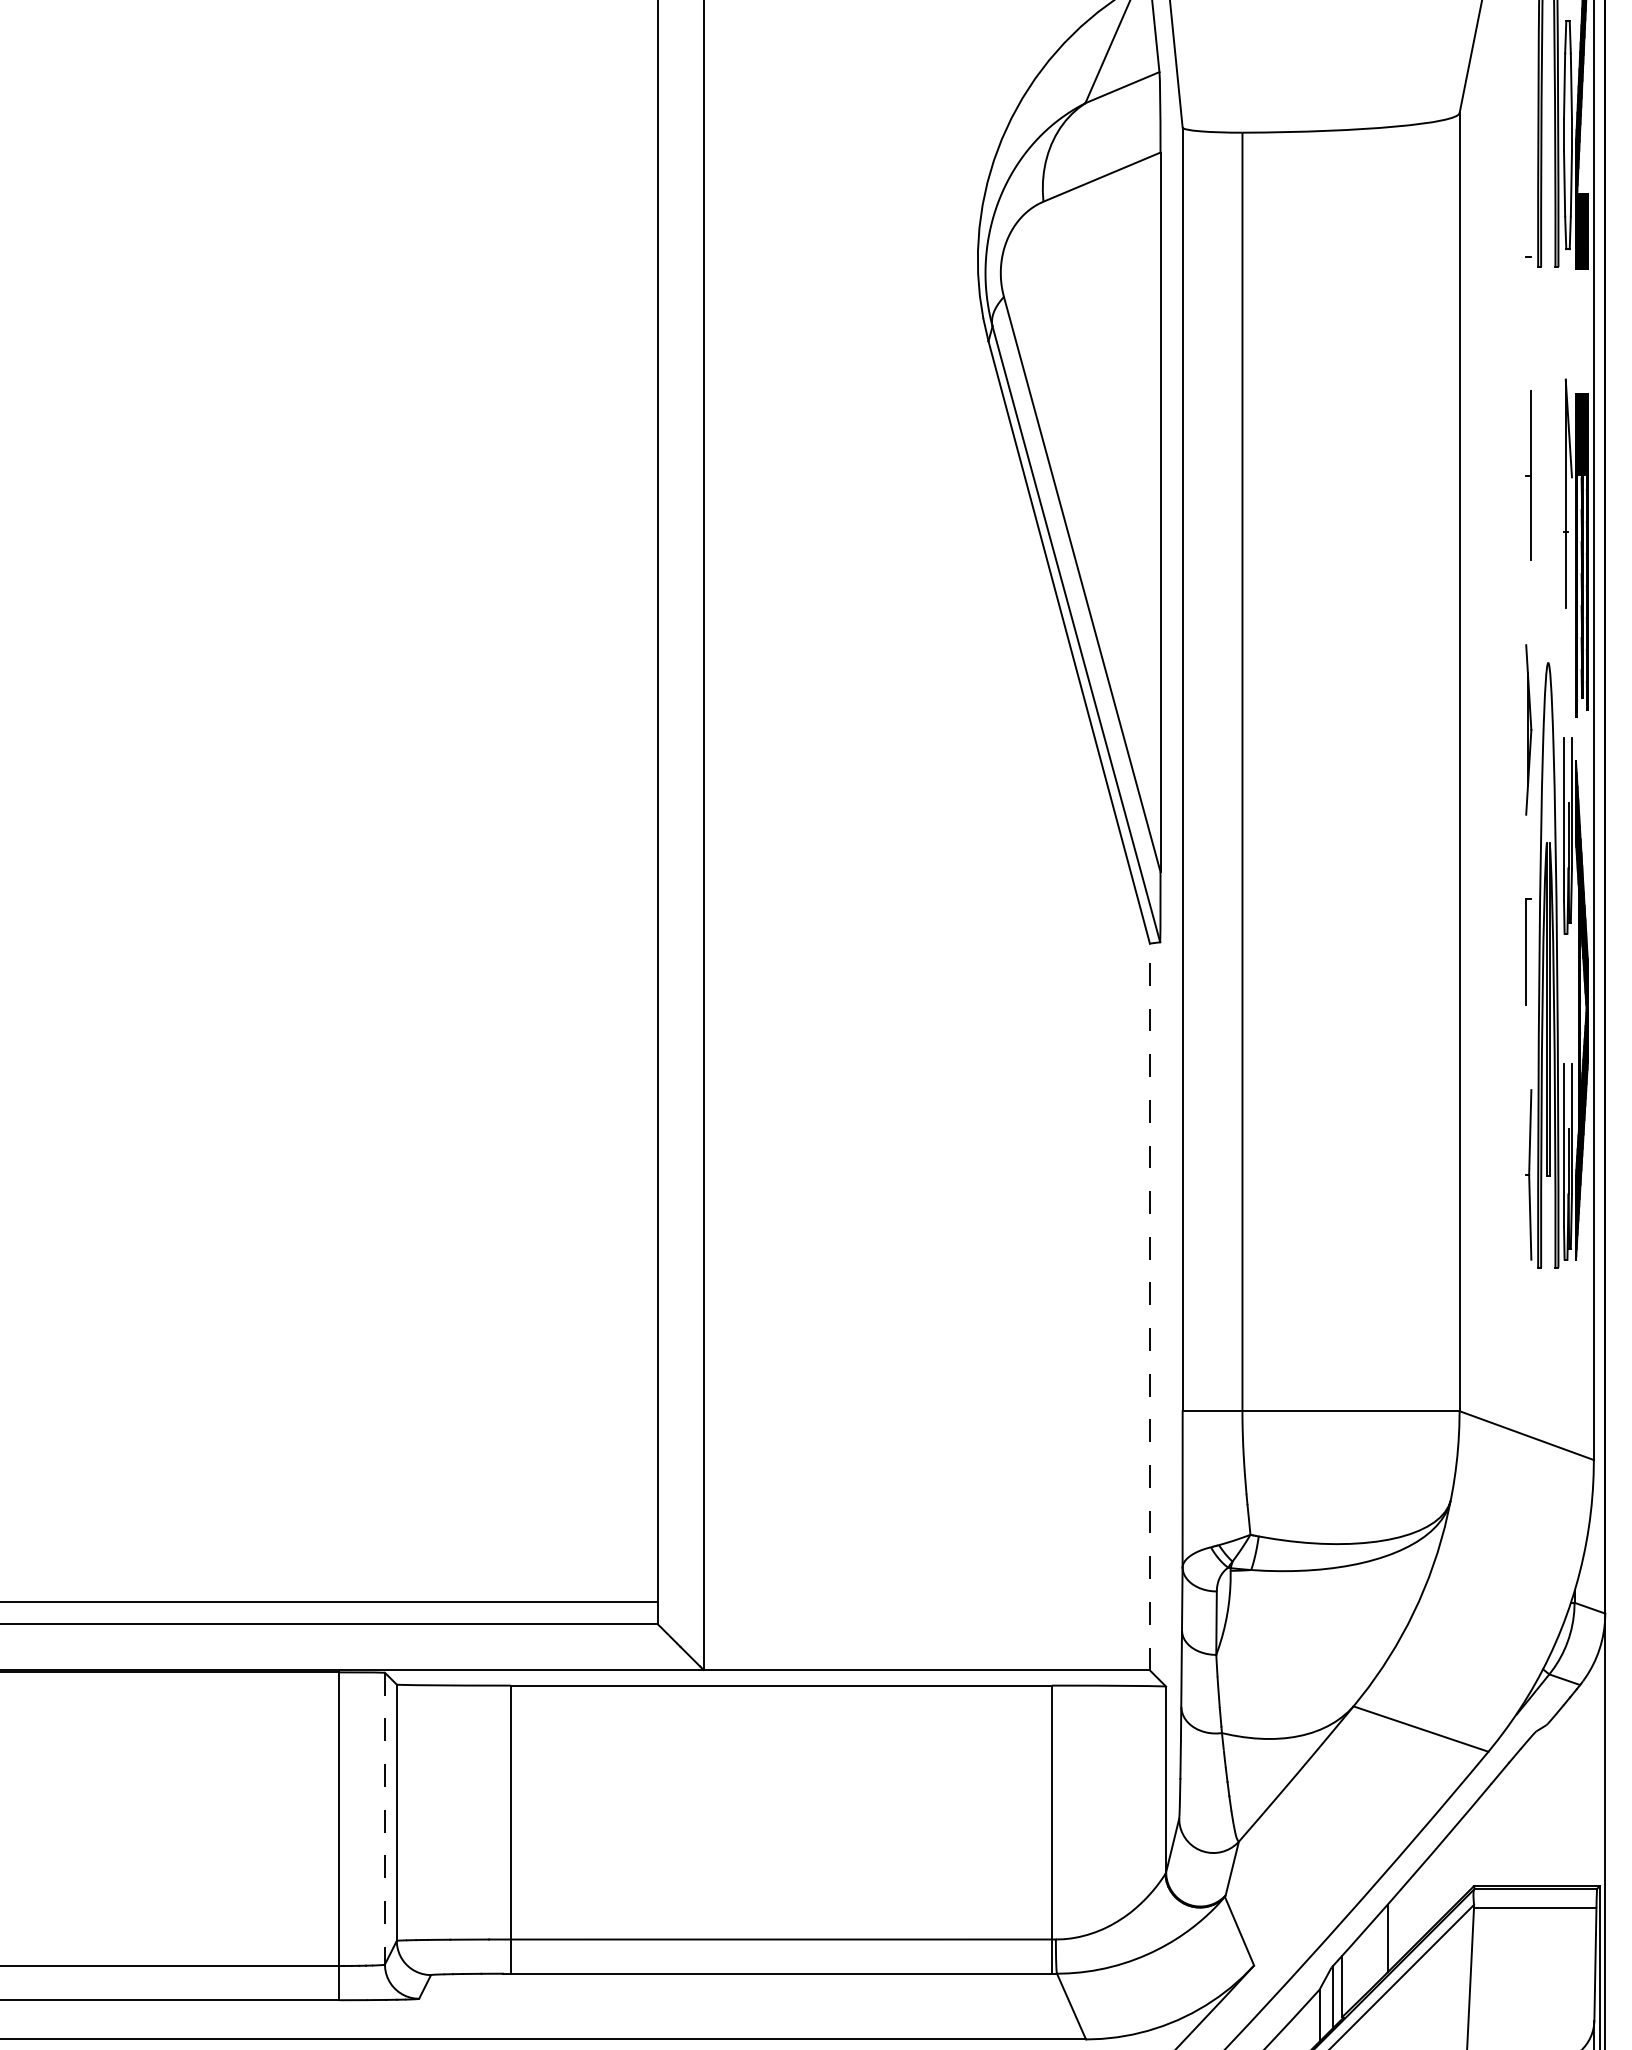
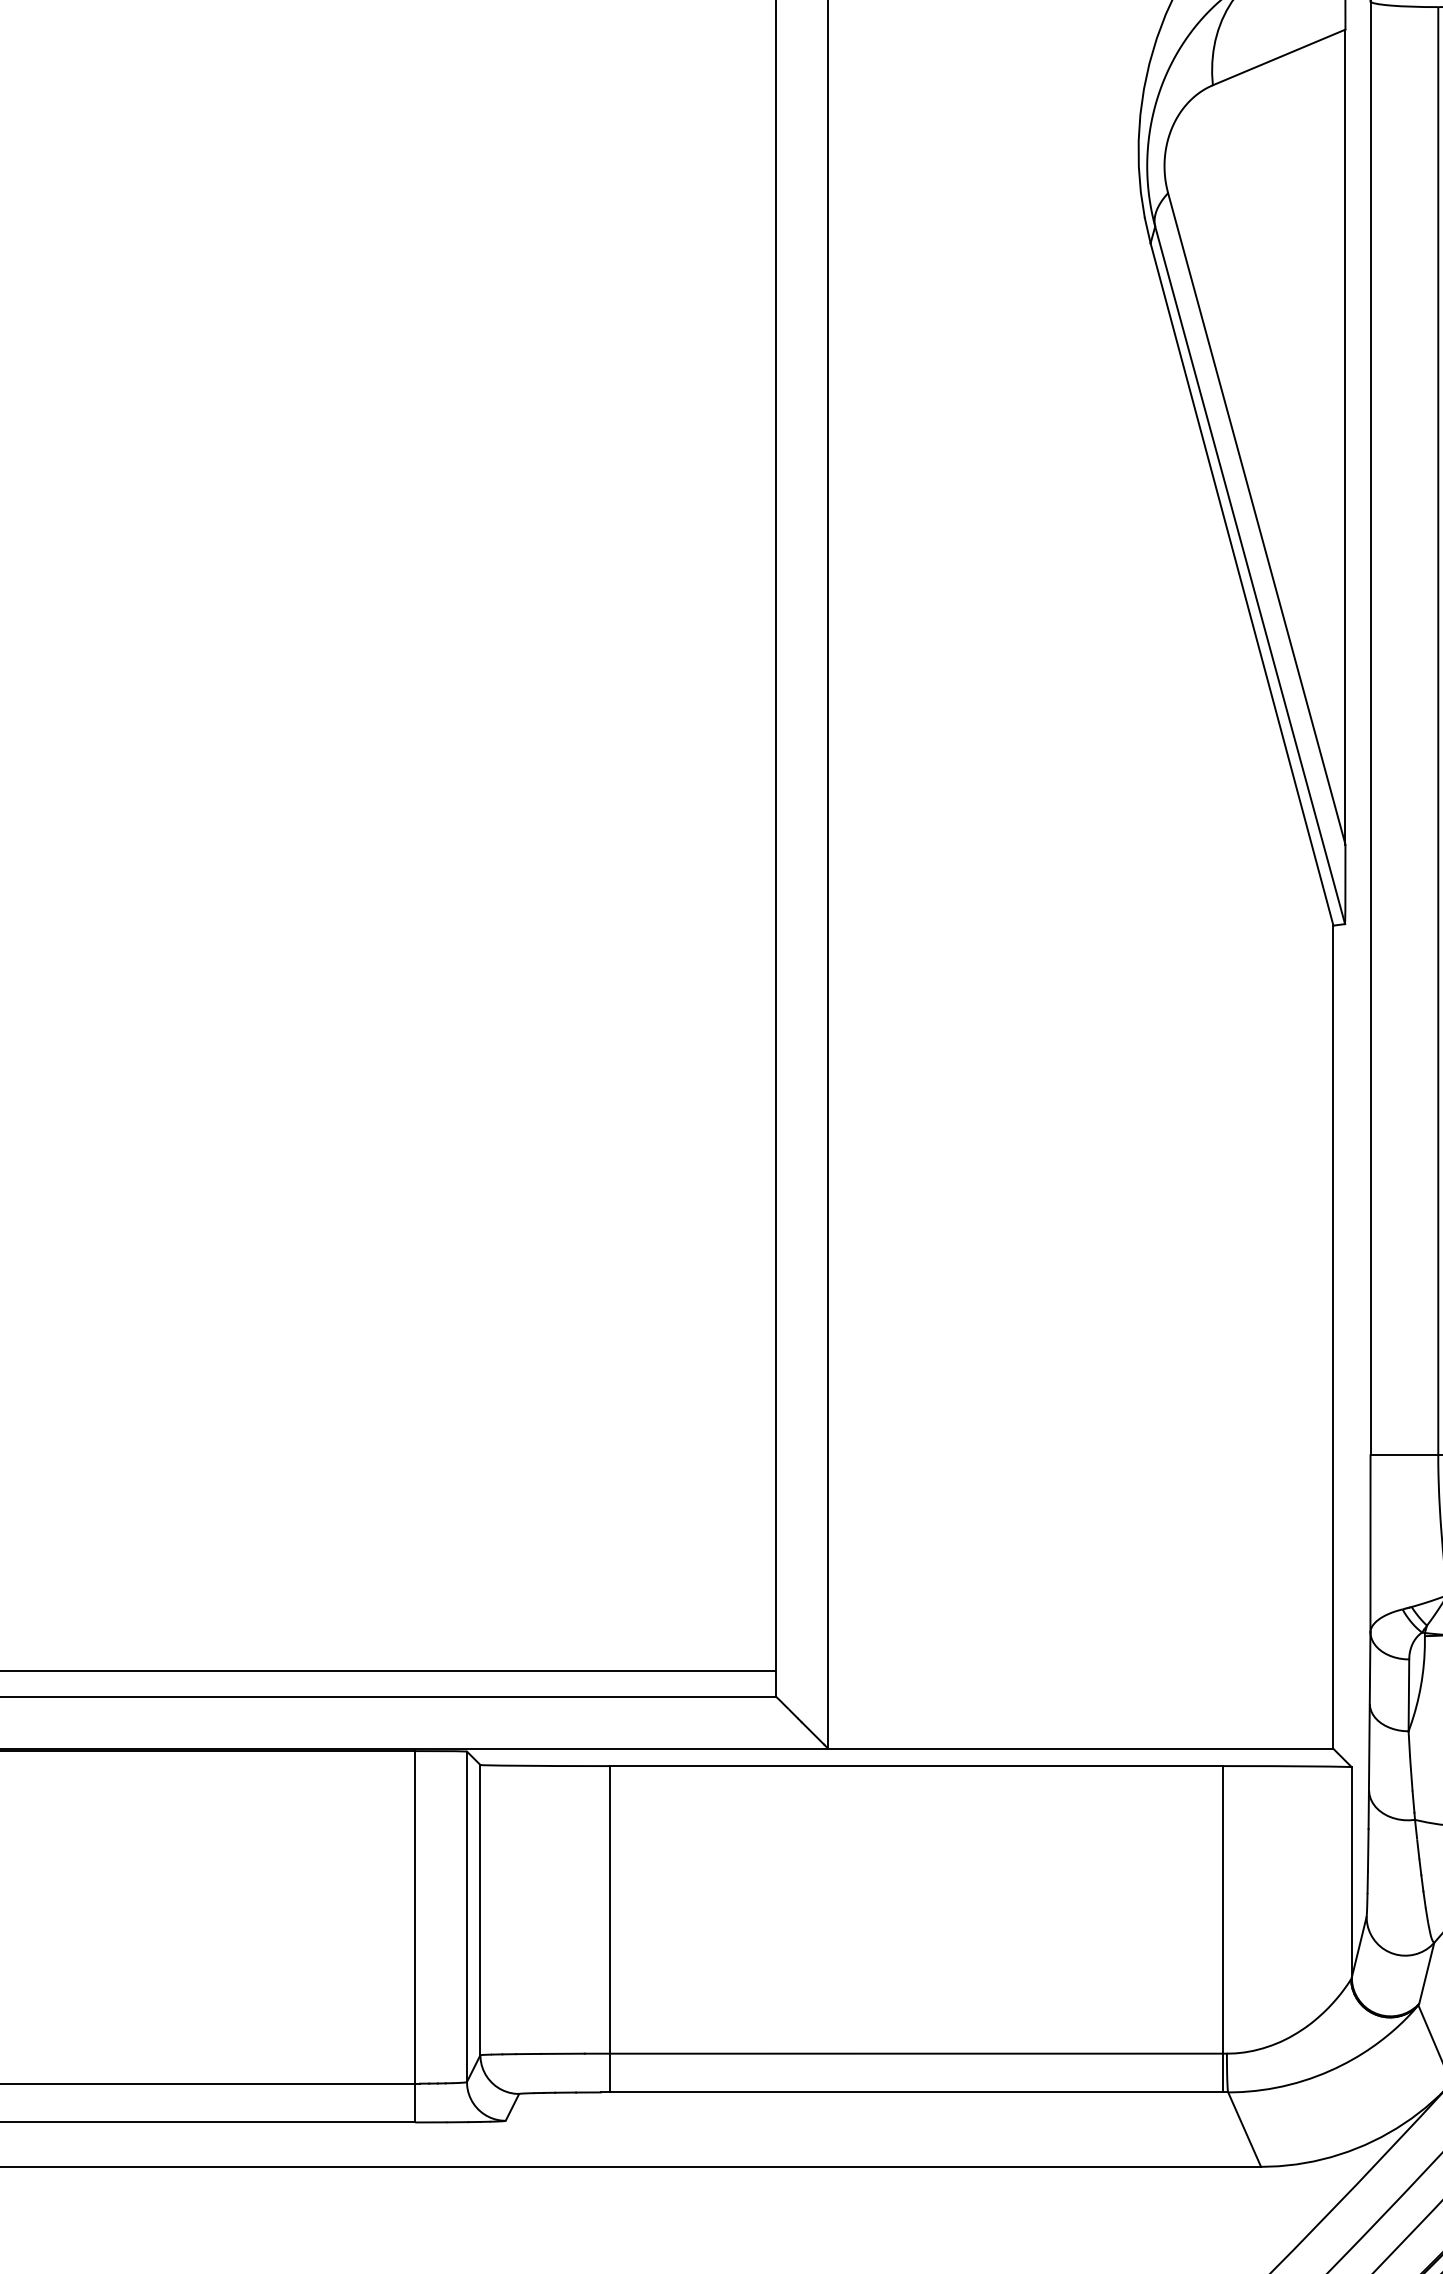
line: (1149, 1306) -> (1332, 1336), dashed -> solid
line: (384, 1818) -> (466, 1916), dashed -> solid

